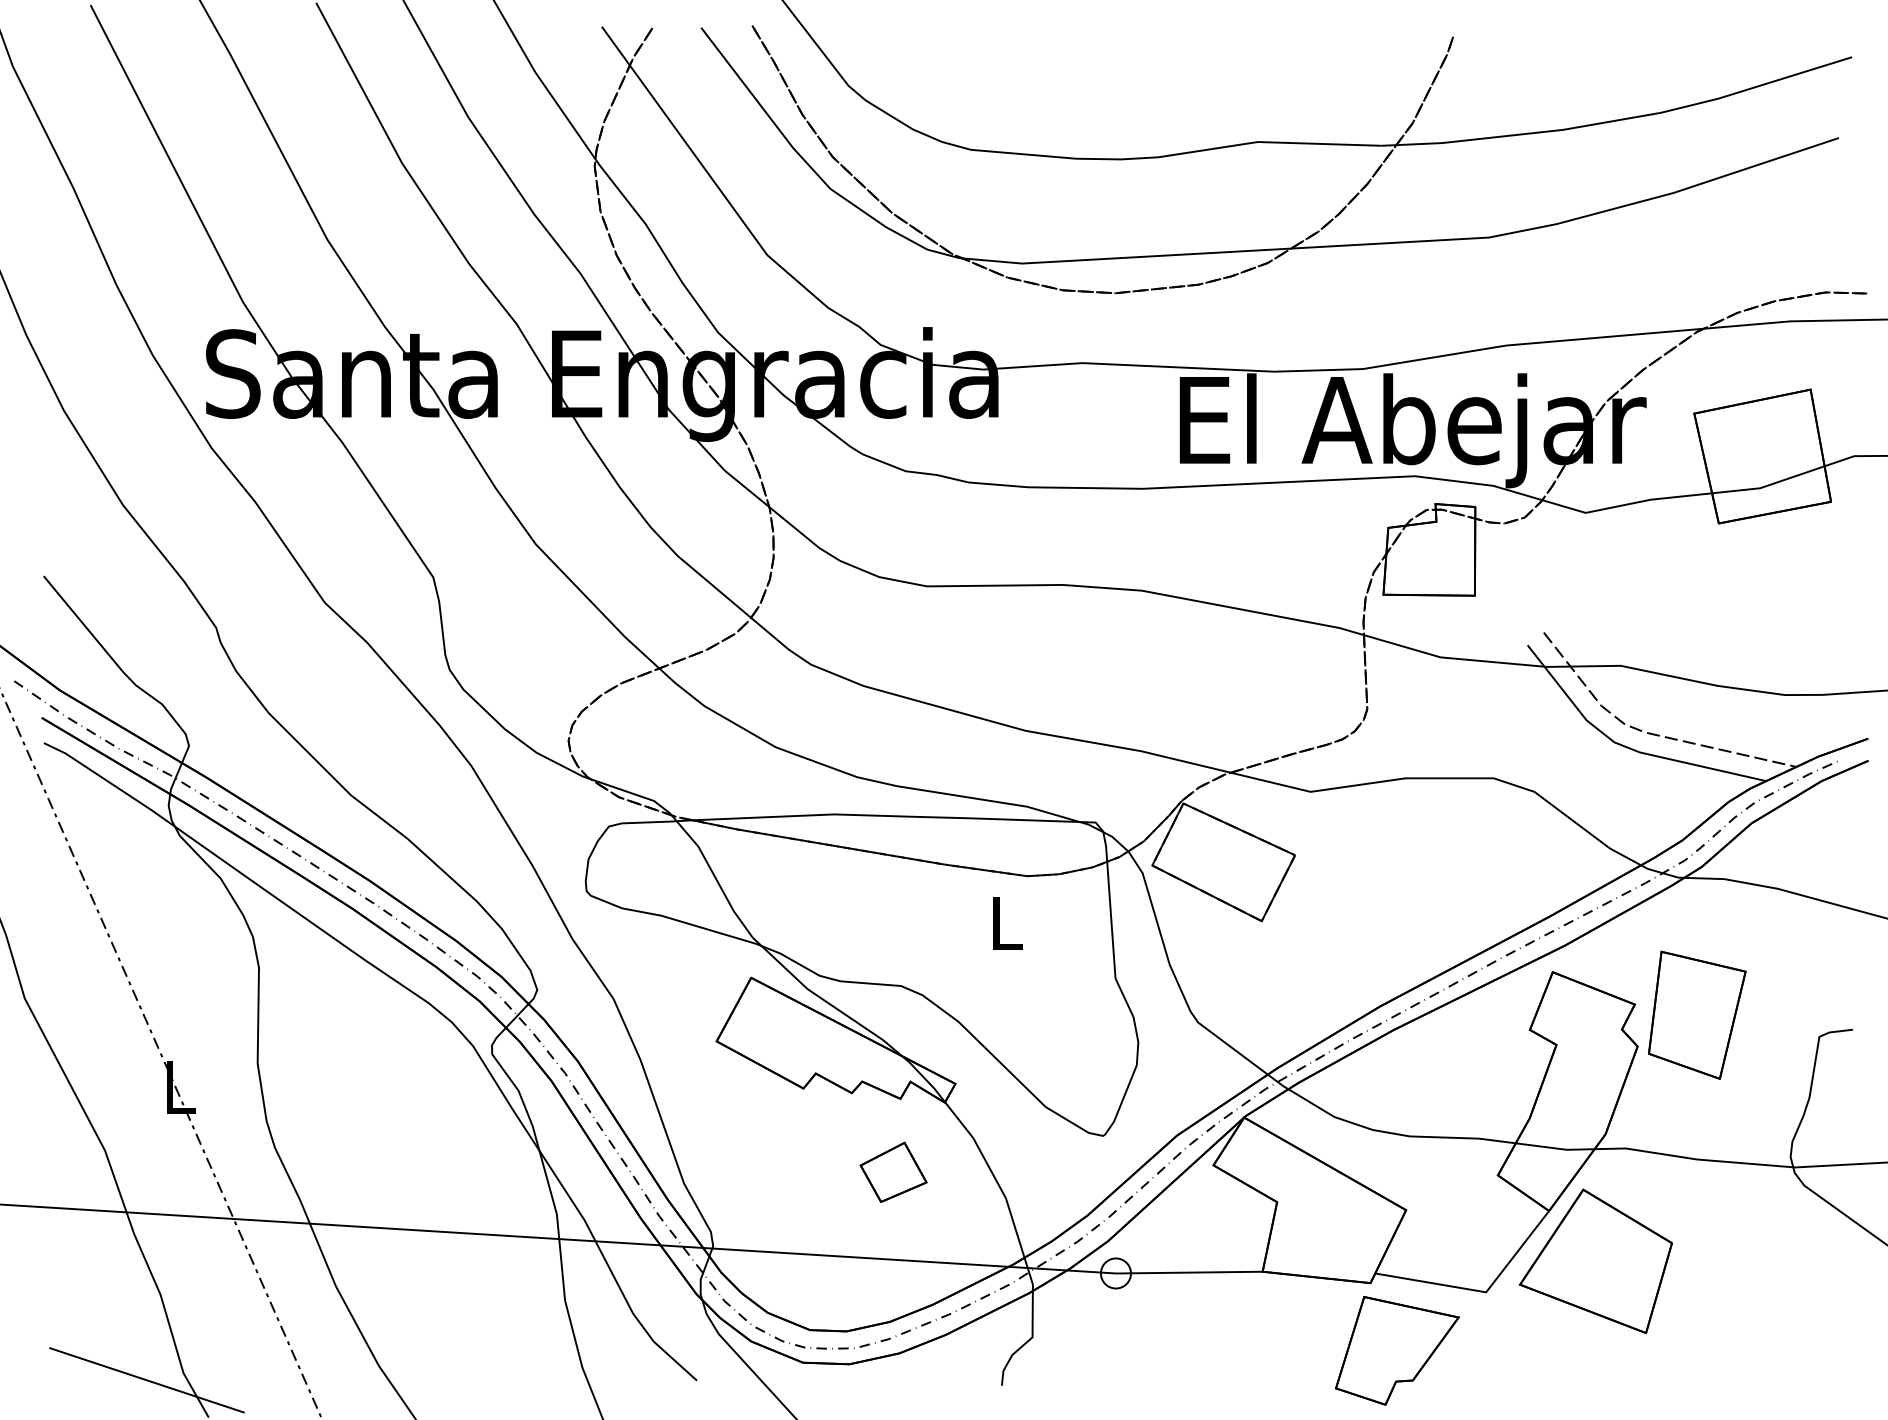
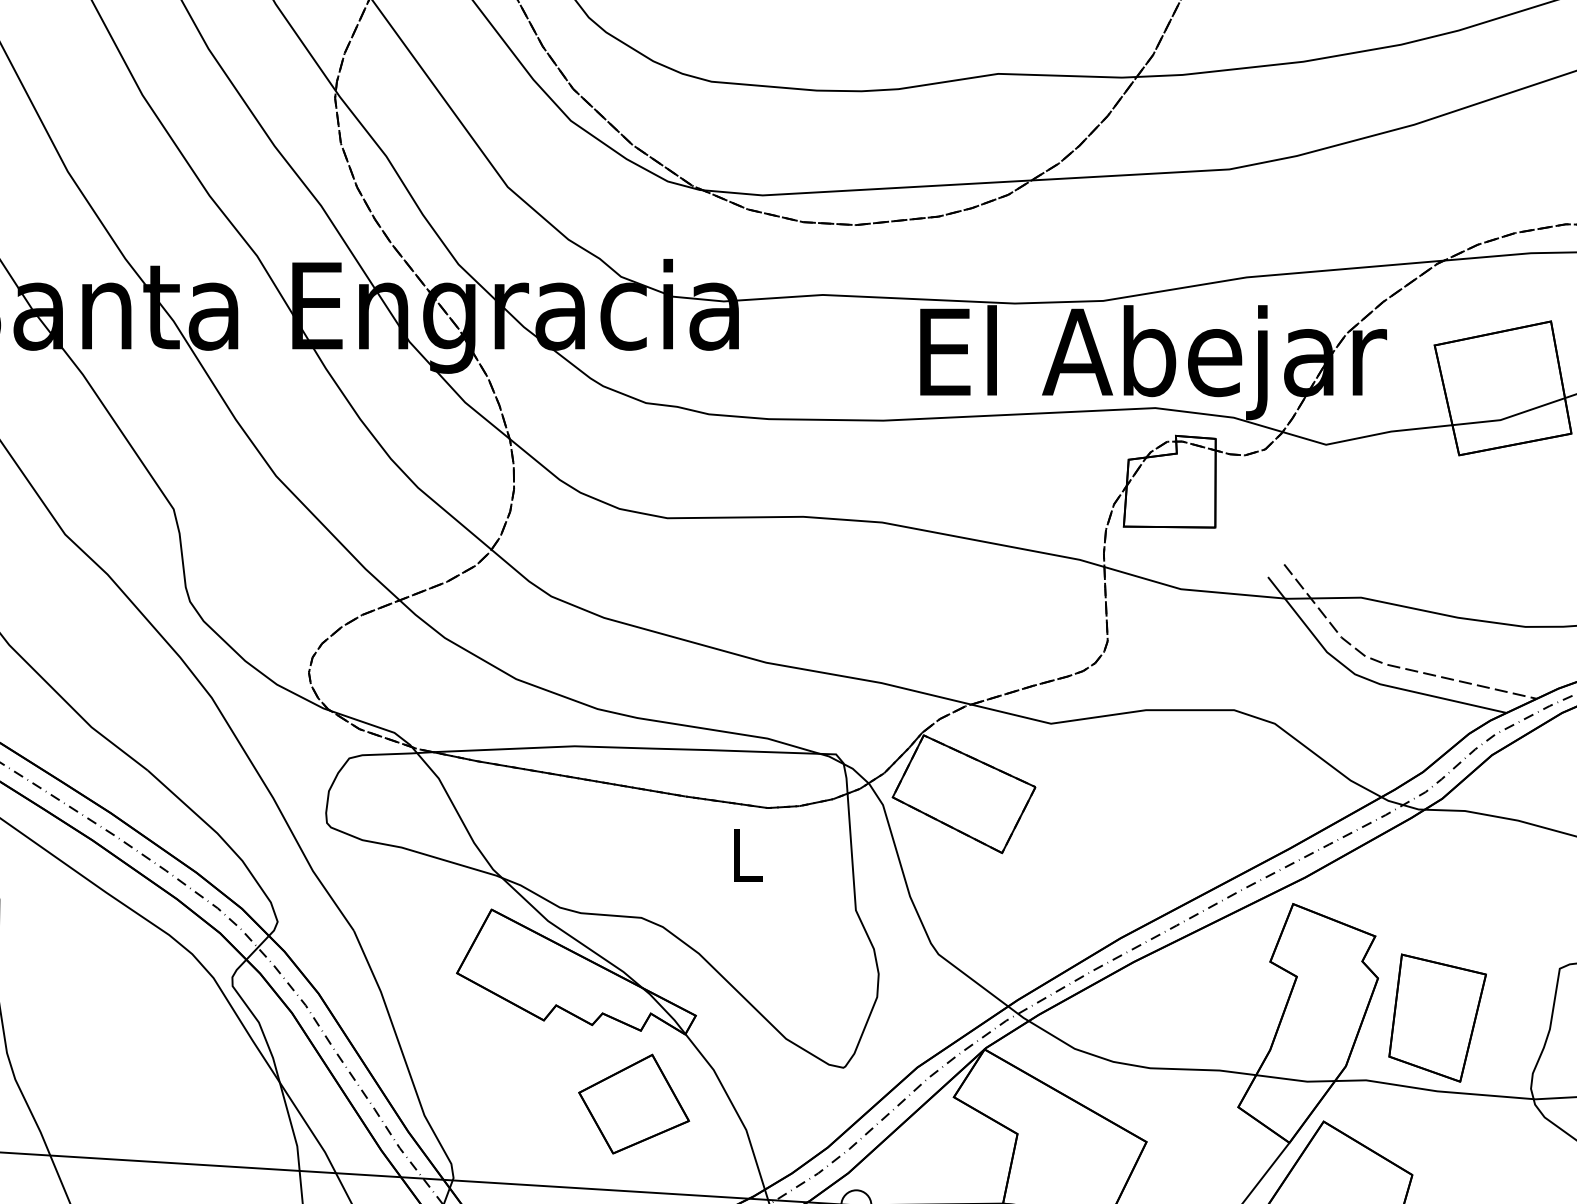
part: (1697, 1014) -> (1437, 1017), moved
part: (893, 1172) -> (633, 1104), size x1.67

